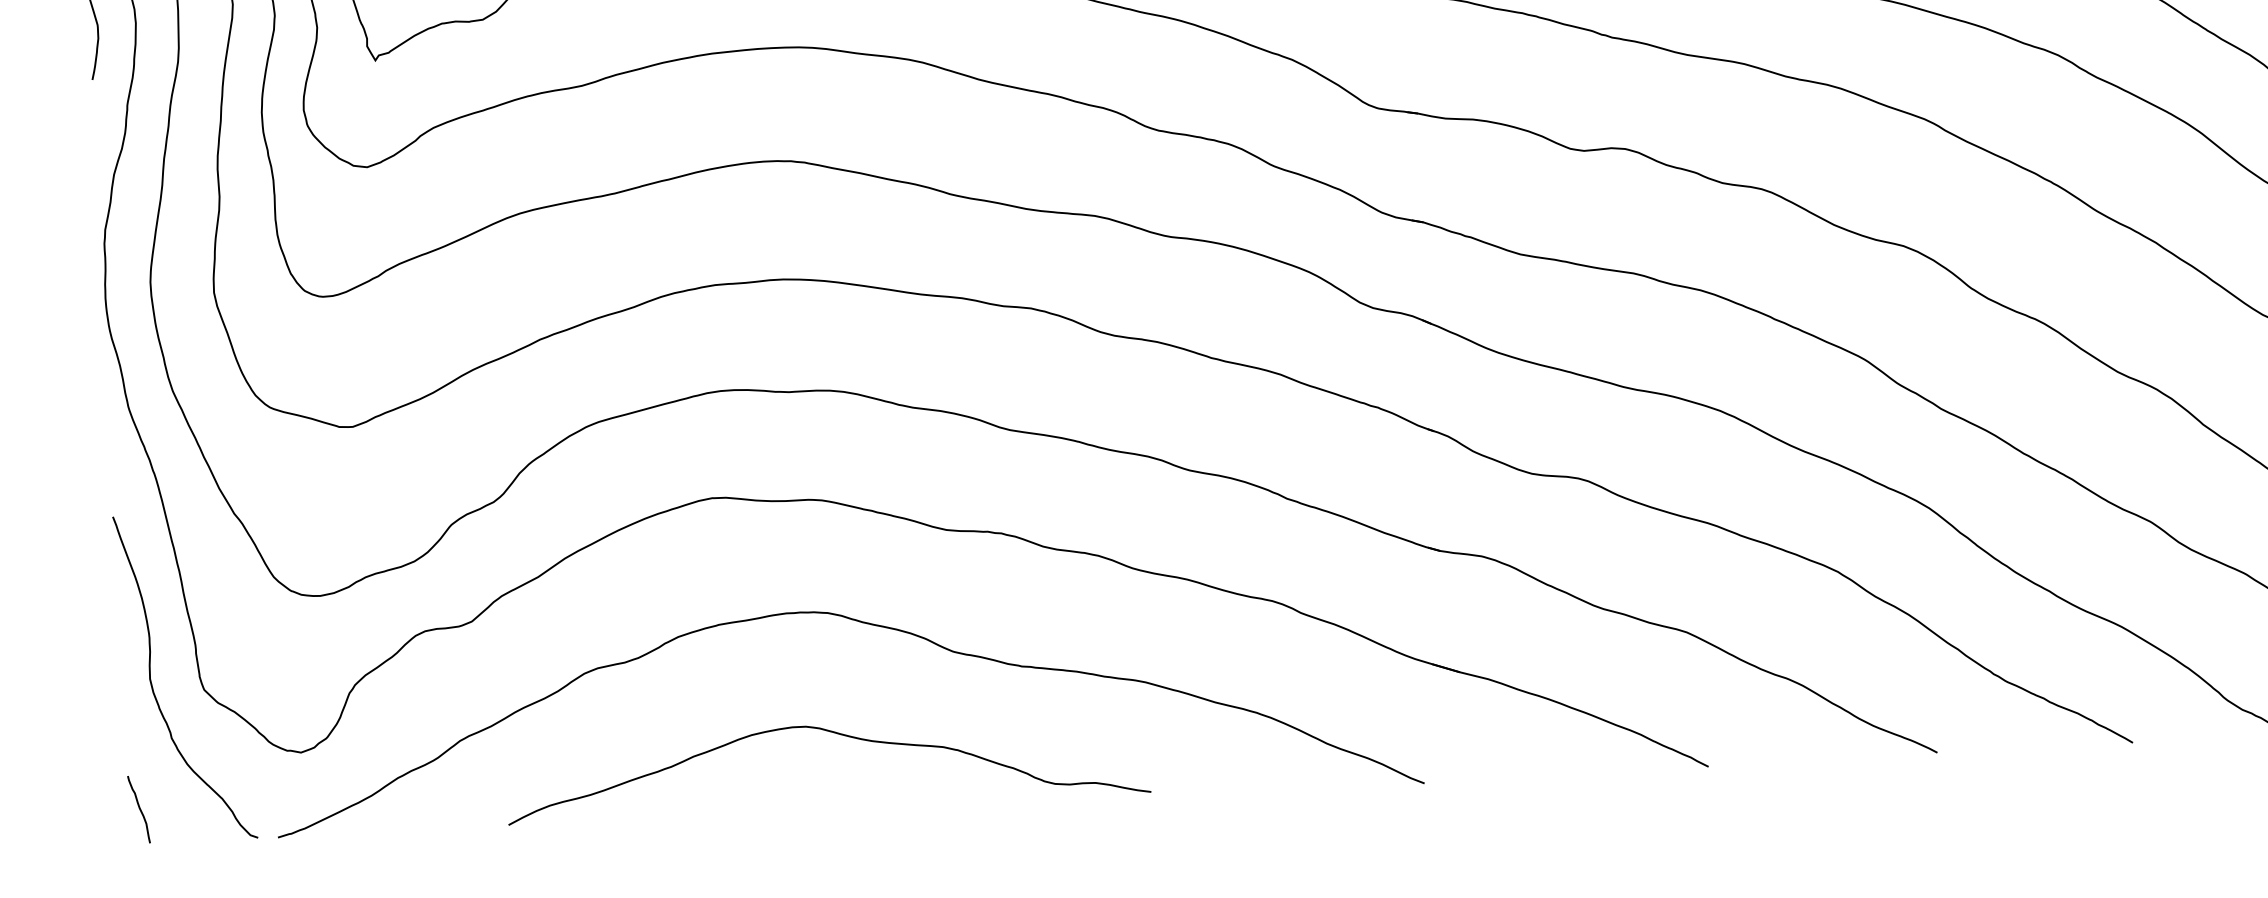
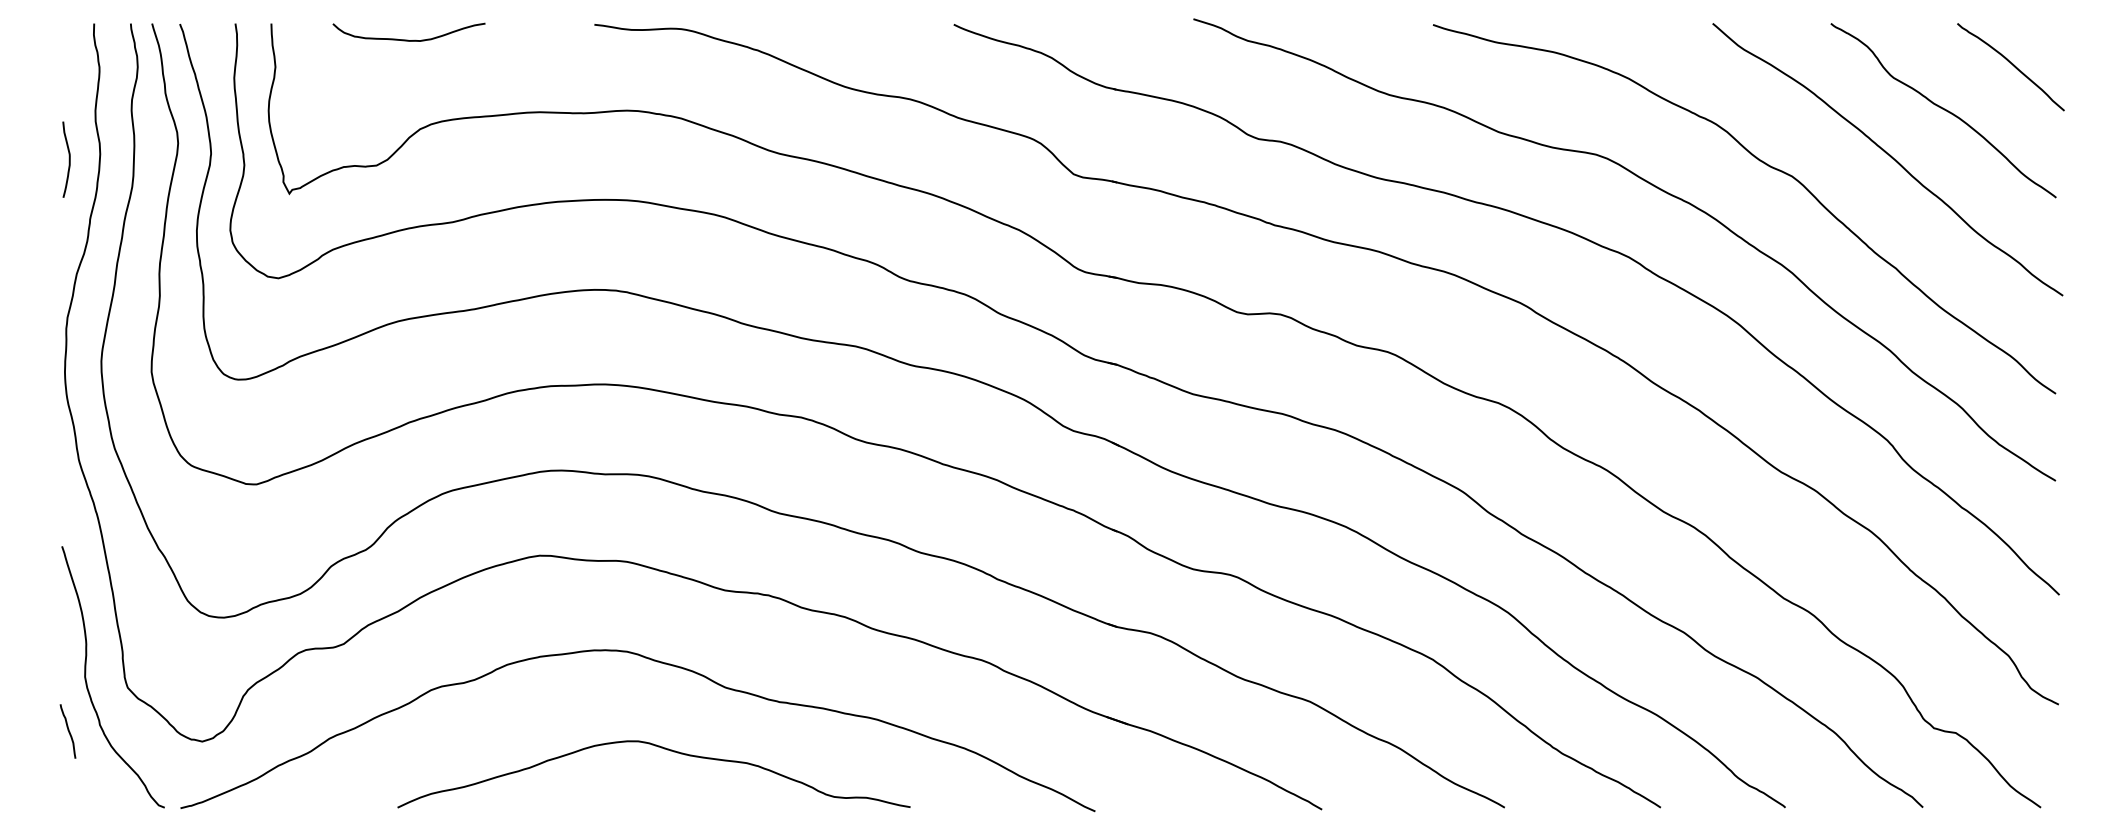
curve: (835, 734) -> (661, 748), moved
curve: (138, 808) -> (67, 730), moved

